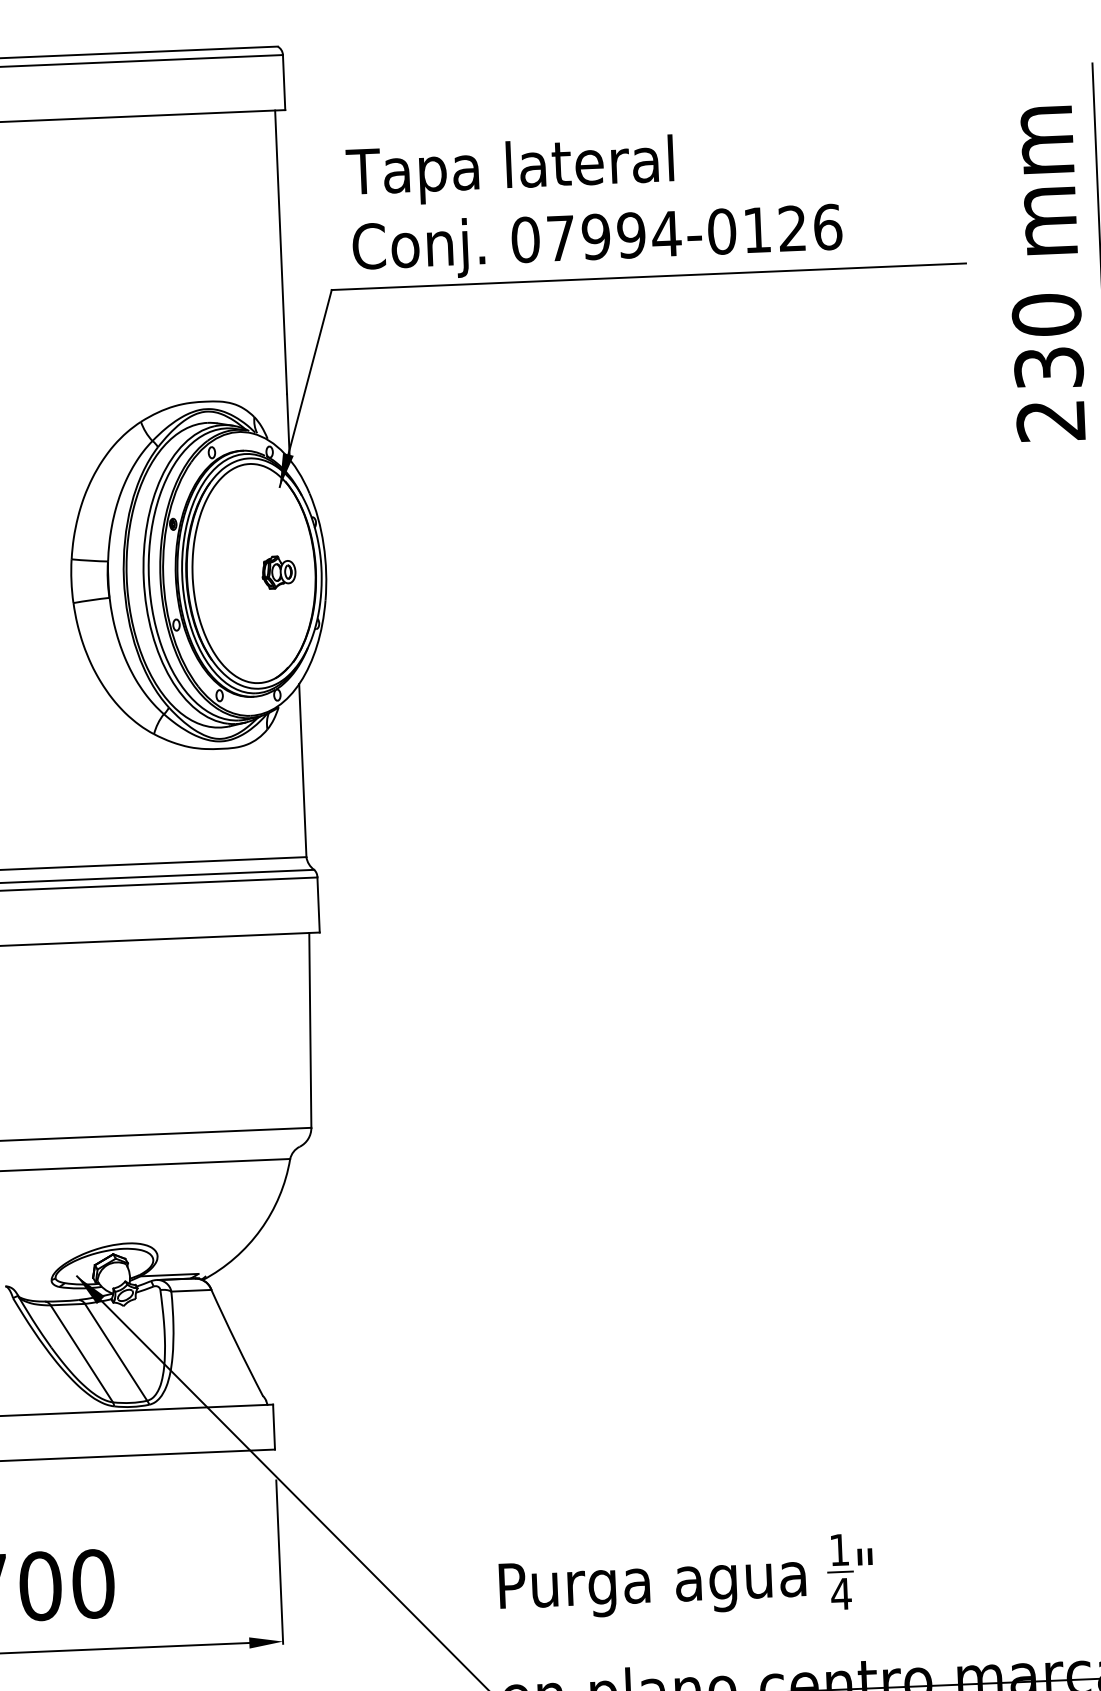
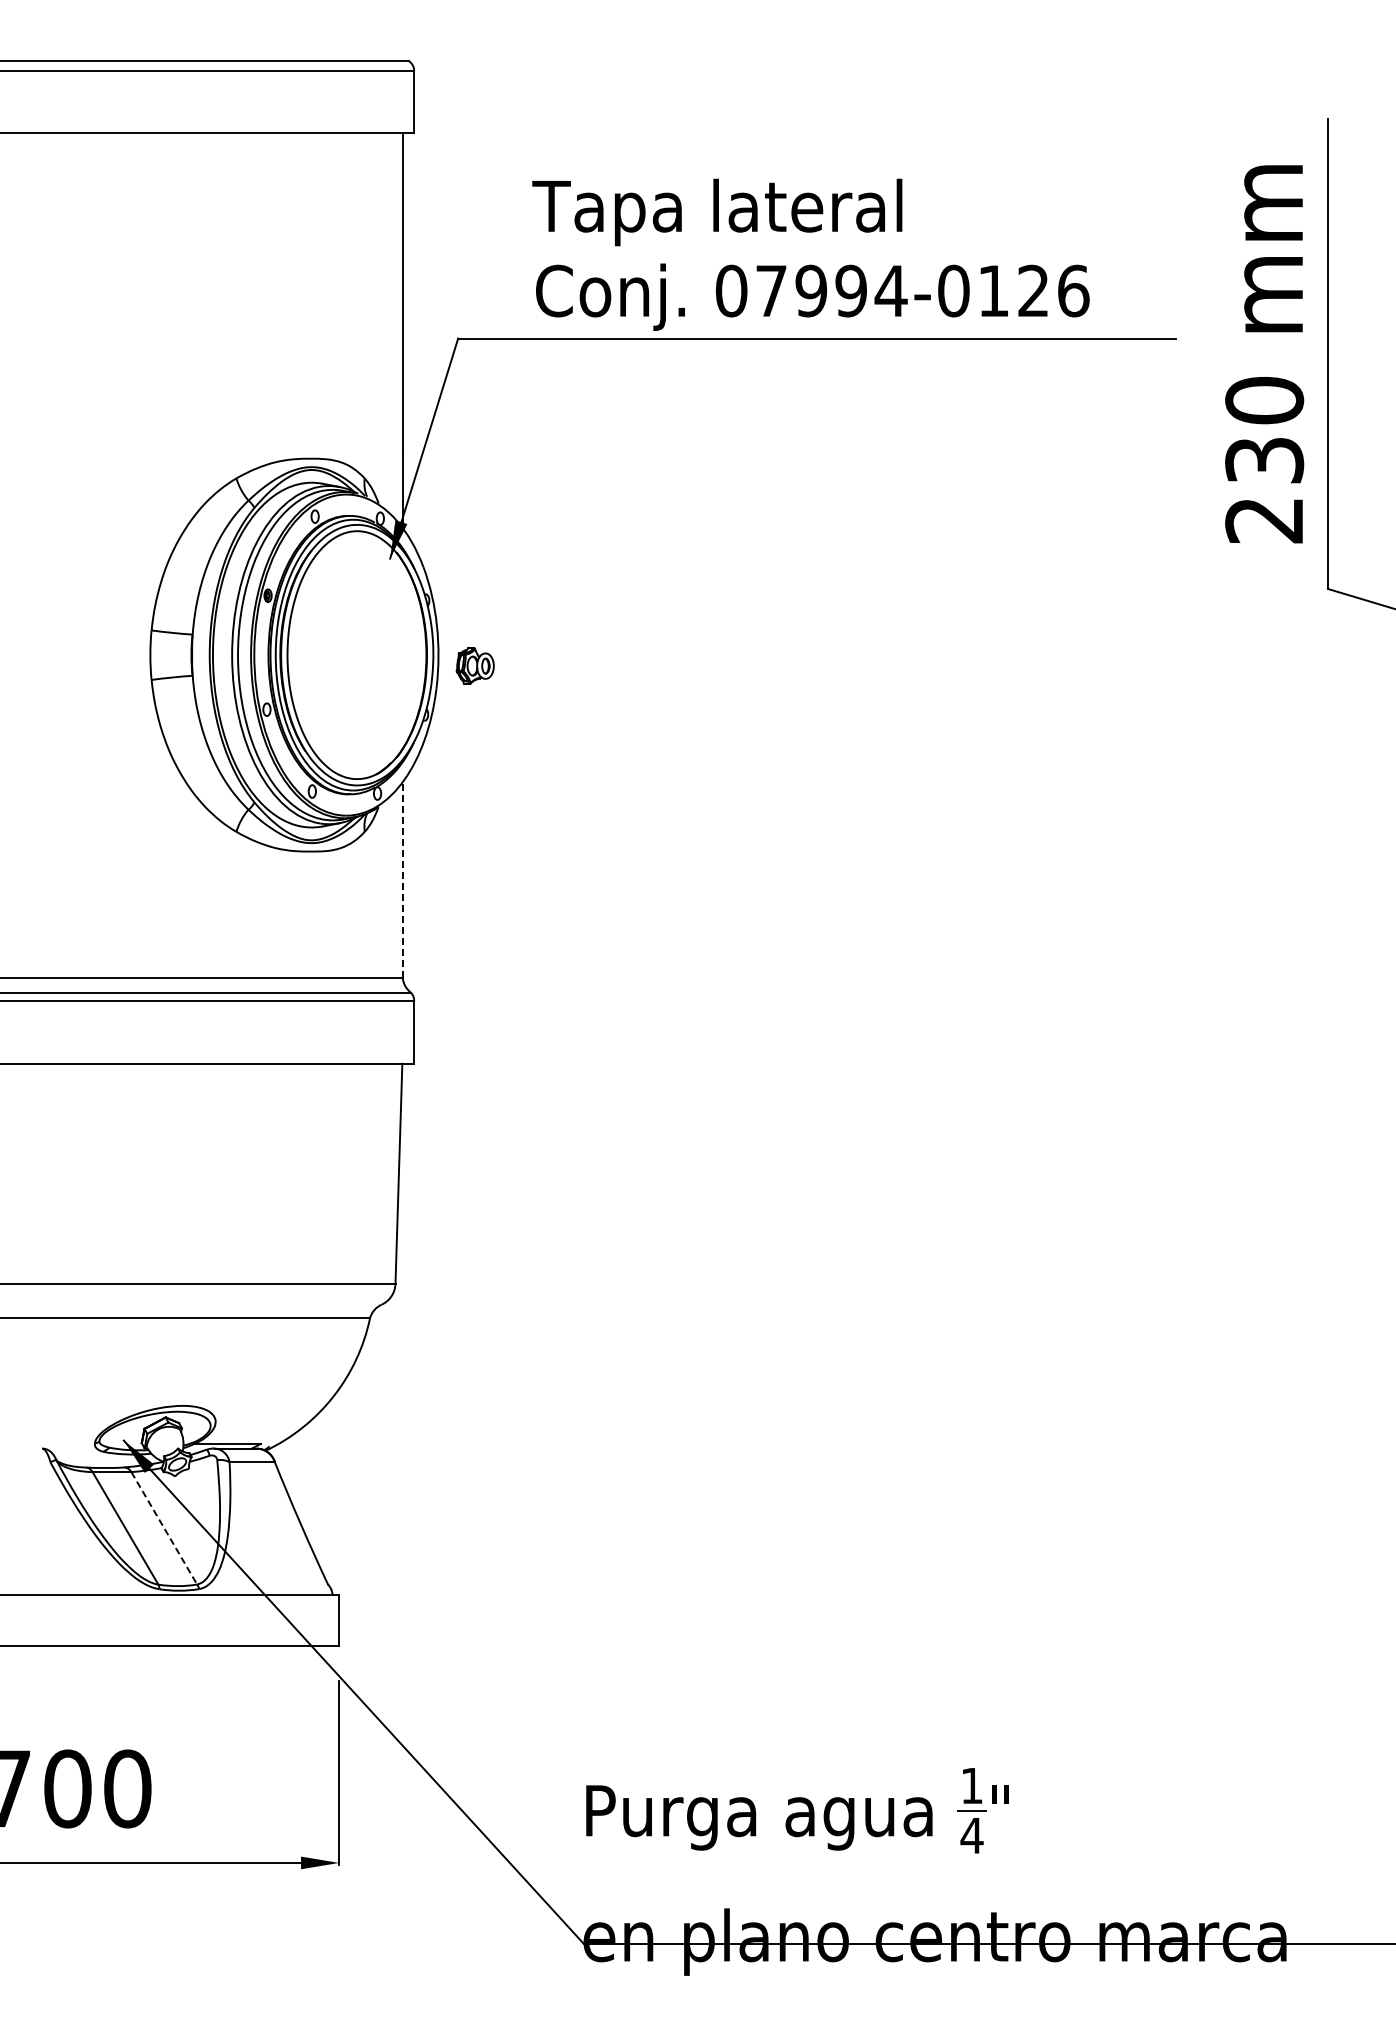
text: (594, 204) -> (810, 254), moved
part: (278, 571) -> (474, 665), moved
line: (302, 770) -> (402, 879), solid -> dashed
line: (116, 1352) -> (164, 1528), solid -> dashed

